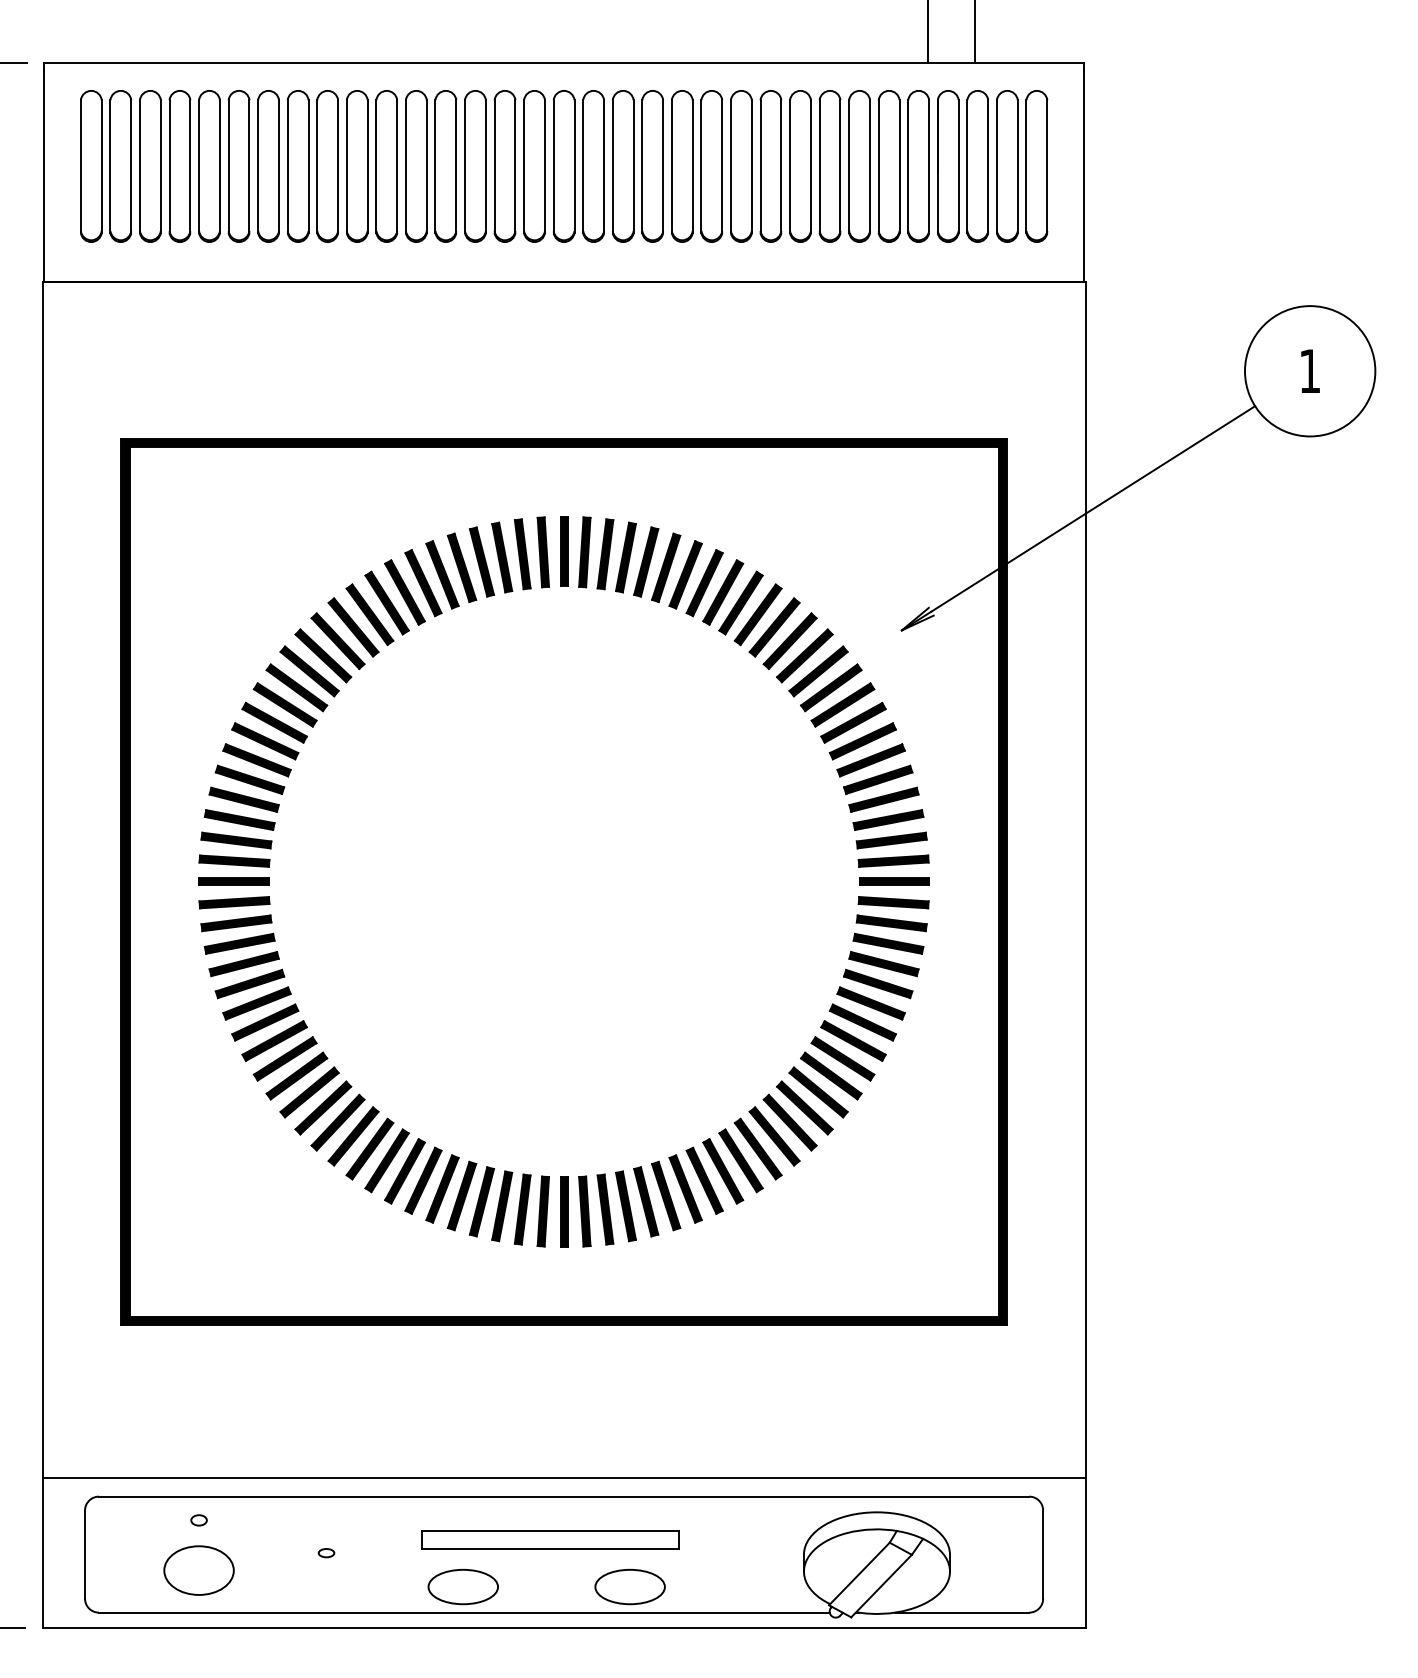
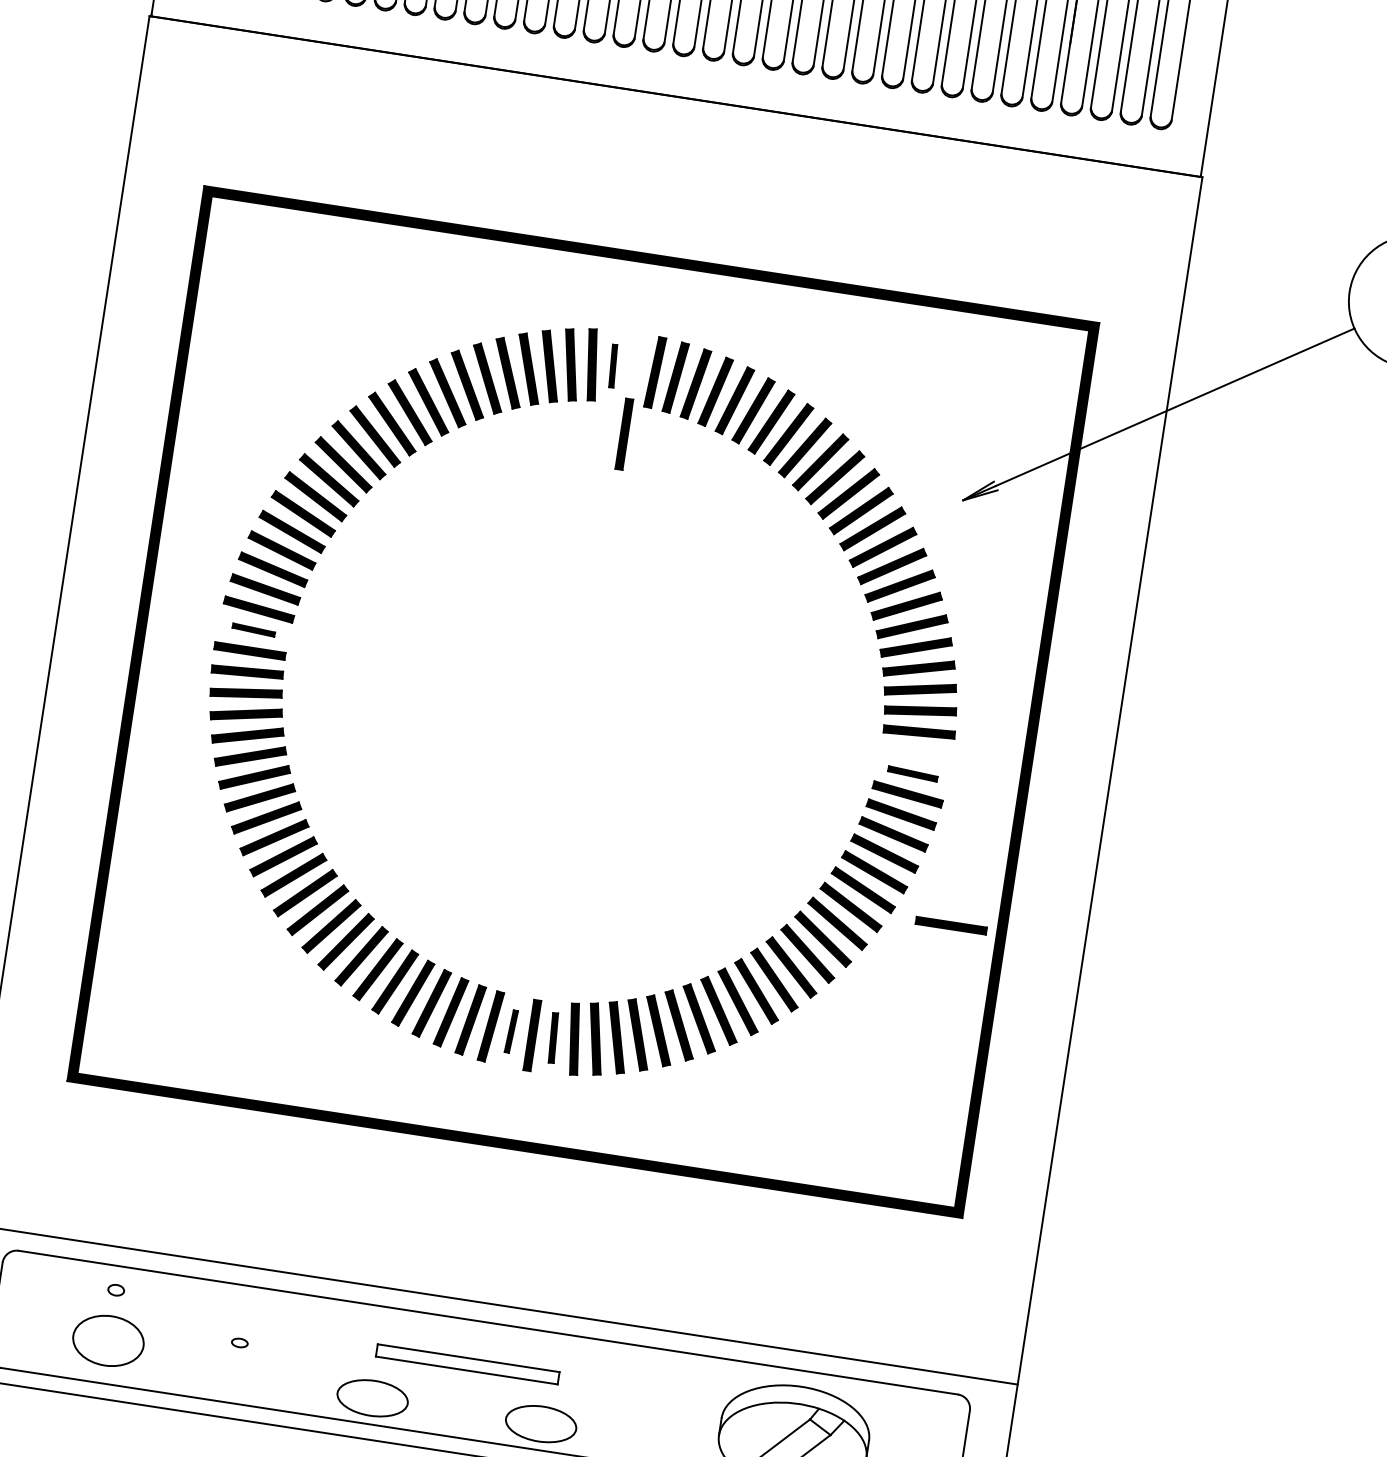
part: (564, 551) -> (624, 434), moved
part: (542, 552) -> (612, 366), size x0.6
part: (234, 860) -> (253, 629), size x0.6
part: (894, 881) -> (951, 925), moved
part: (893, 902) -> (912, 773), size x0.7
part: (542, 1211) -> (510, 1031), size x0.6
part: (584, 1211) -> (553, 1037), size x0.7
part: (550, 1539) -> (468, 1363), size x0.7

